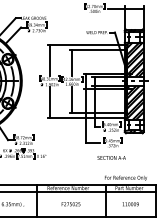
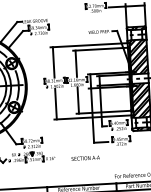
text: (111, 157) -> (85, 157), moved

